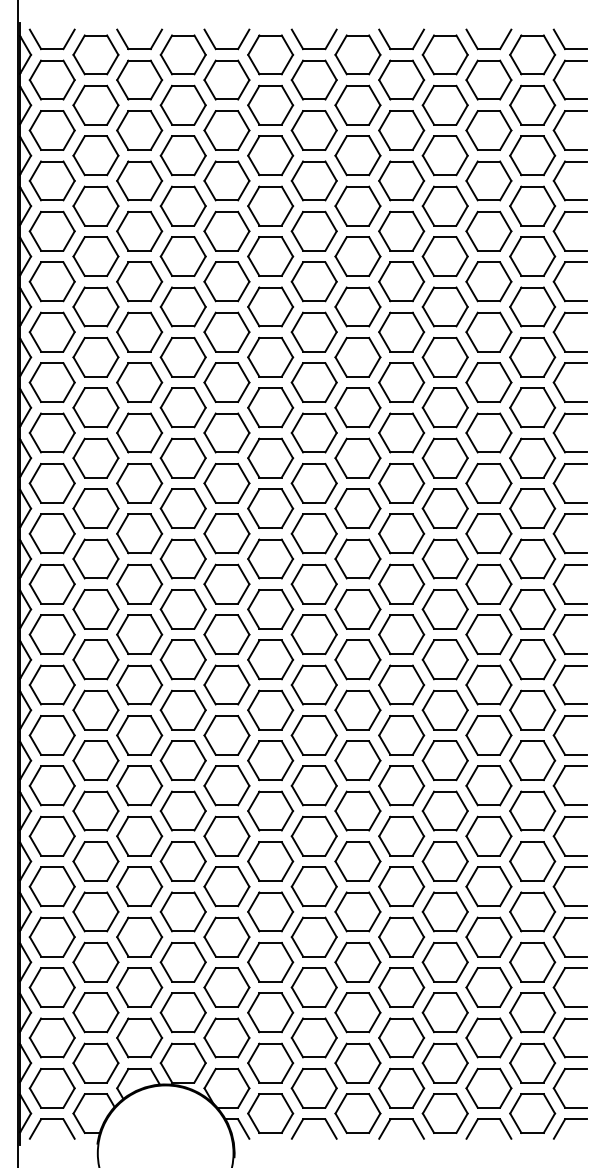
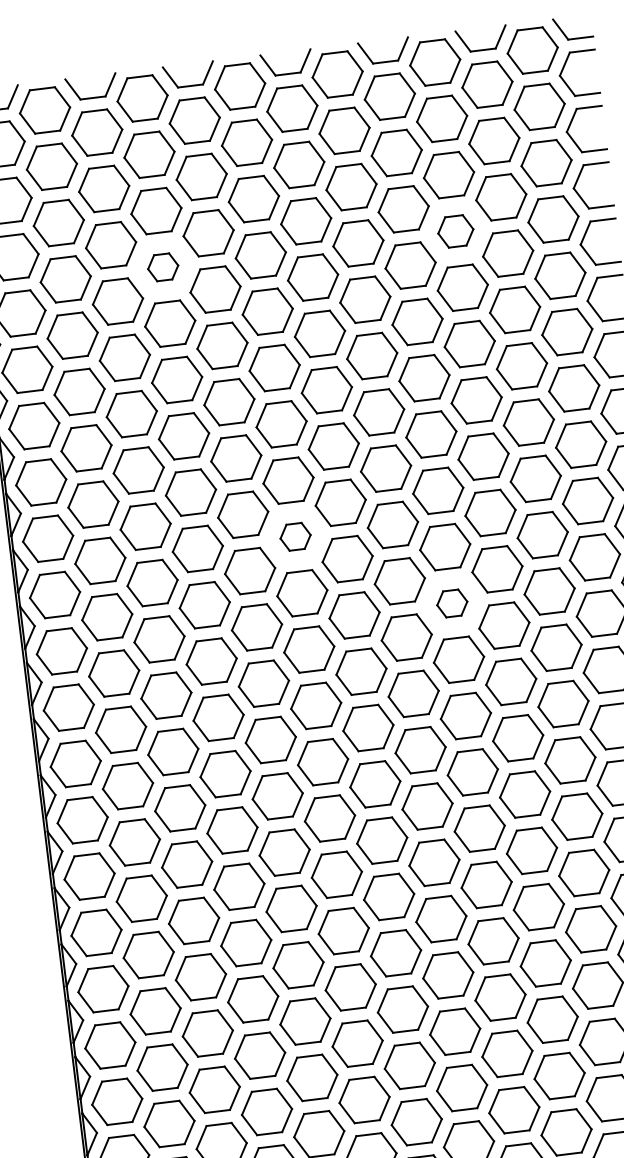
part: (182, 205) -> (162, 266), size x0.6
part: (444, 205) -> (454, 230), size x0.7
part: (270, 457) -> (295, 536), size x0.6
part: (401, 533) -> (451, 603), size x0.6

